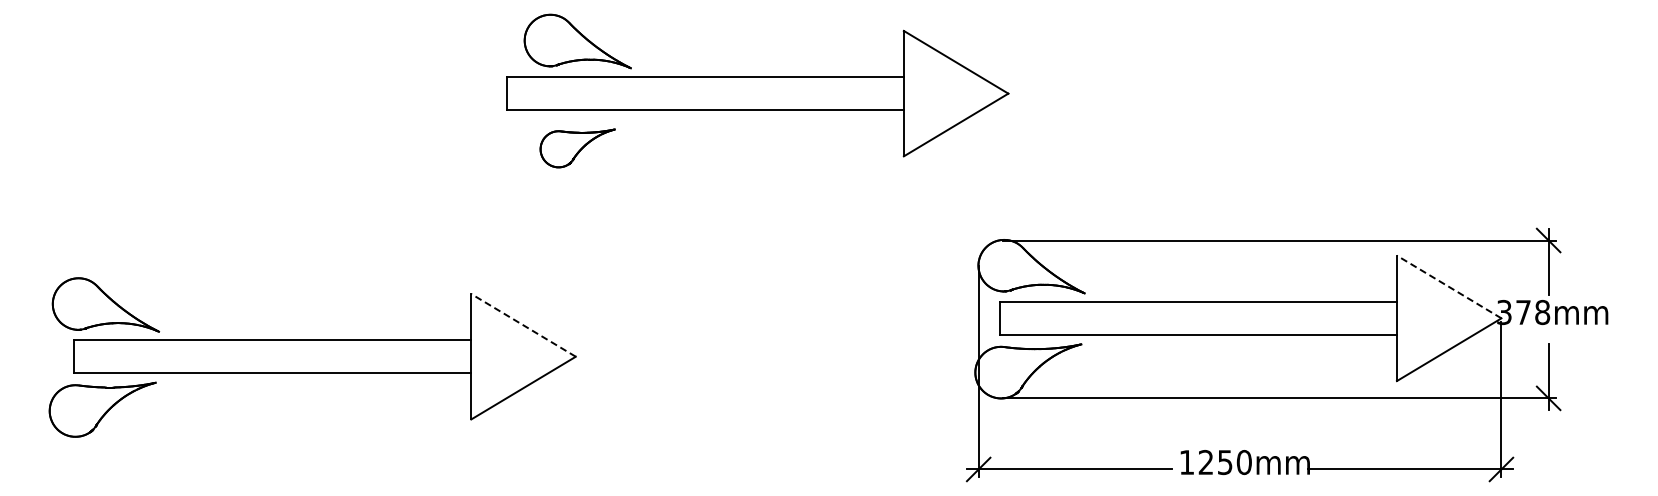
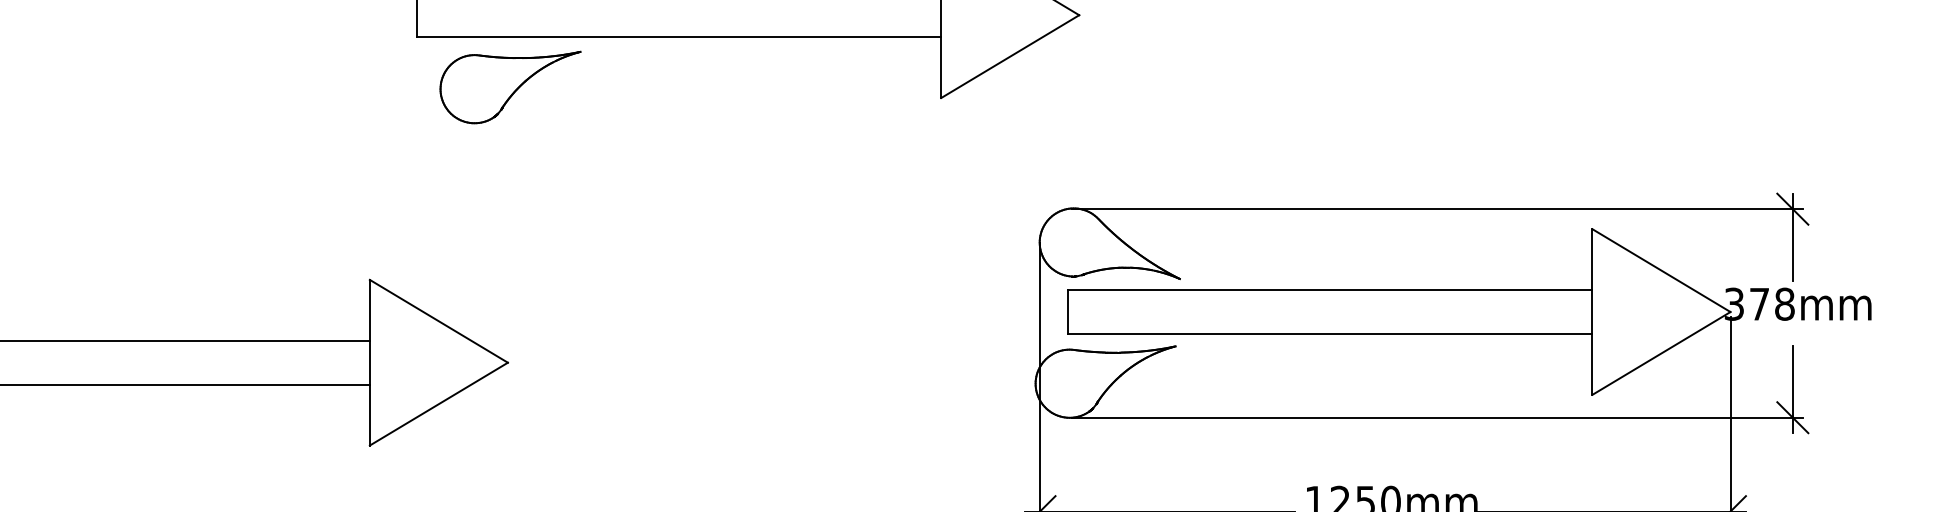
part: (577, 148) -> (510, 87), size x1.43
line: (1449, 287) -> (1661, 271), dashed -> solid
line: (523, 325) -> (438, 321), dashed -> solid

